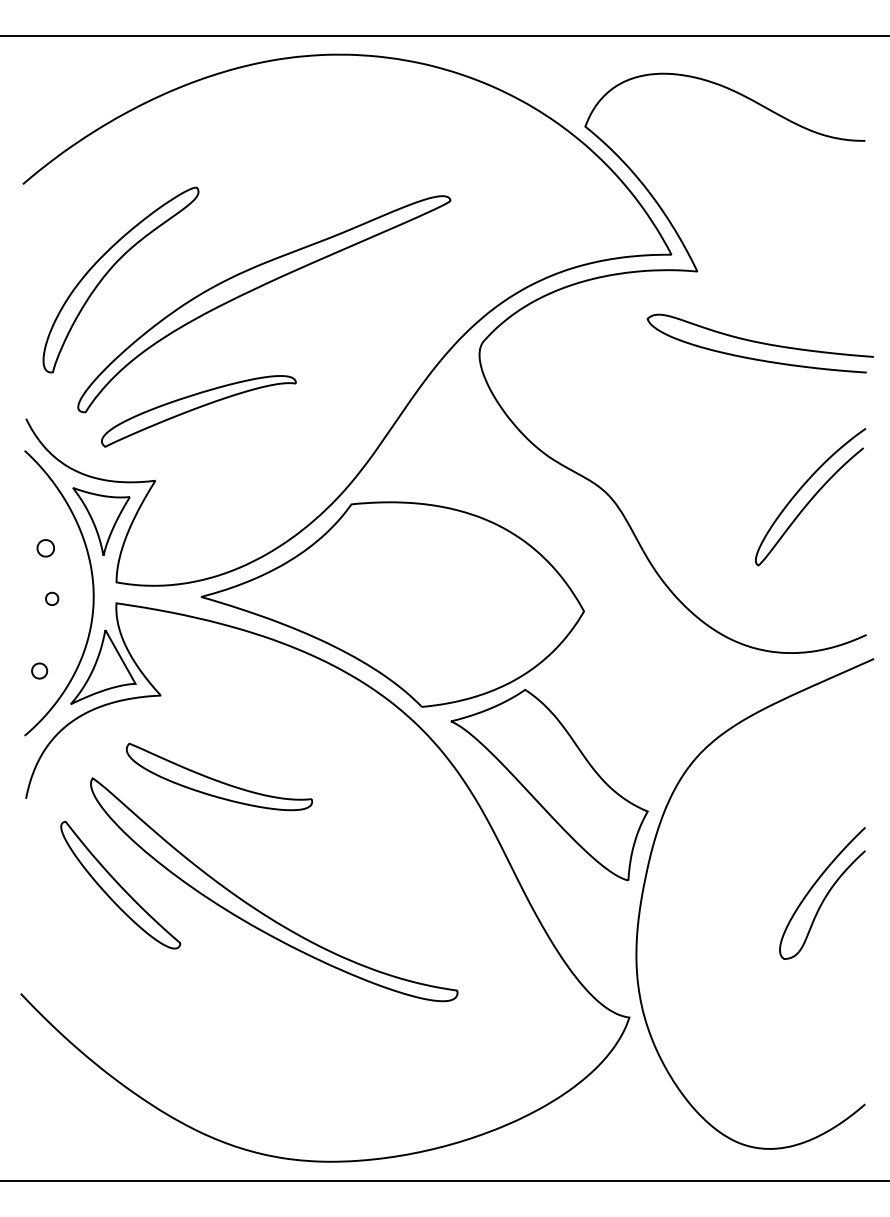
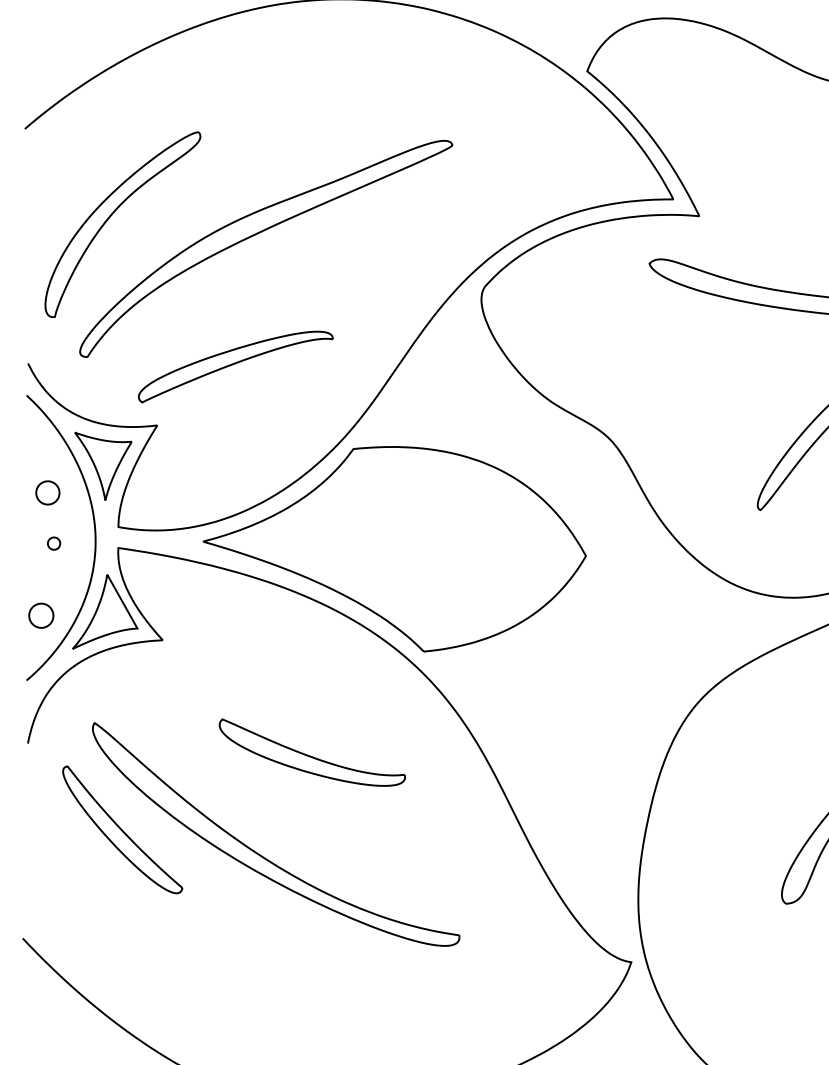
part: (198, 411) -> (235, 367), moved
part: (45, 548) -> (47, 493), size x1.4
part: (39, 670) -> (41, 615), size x1.6
part: (218, 776) -> (311, 752), moved
part: (549, 784) -> (551, 729), removed

